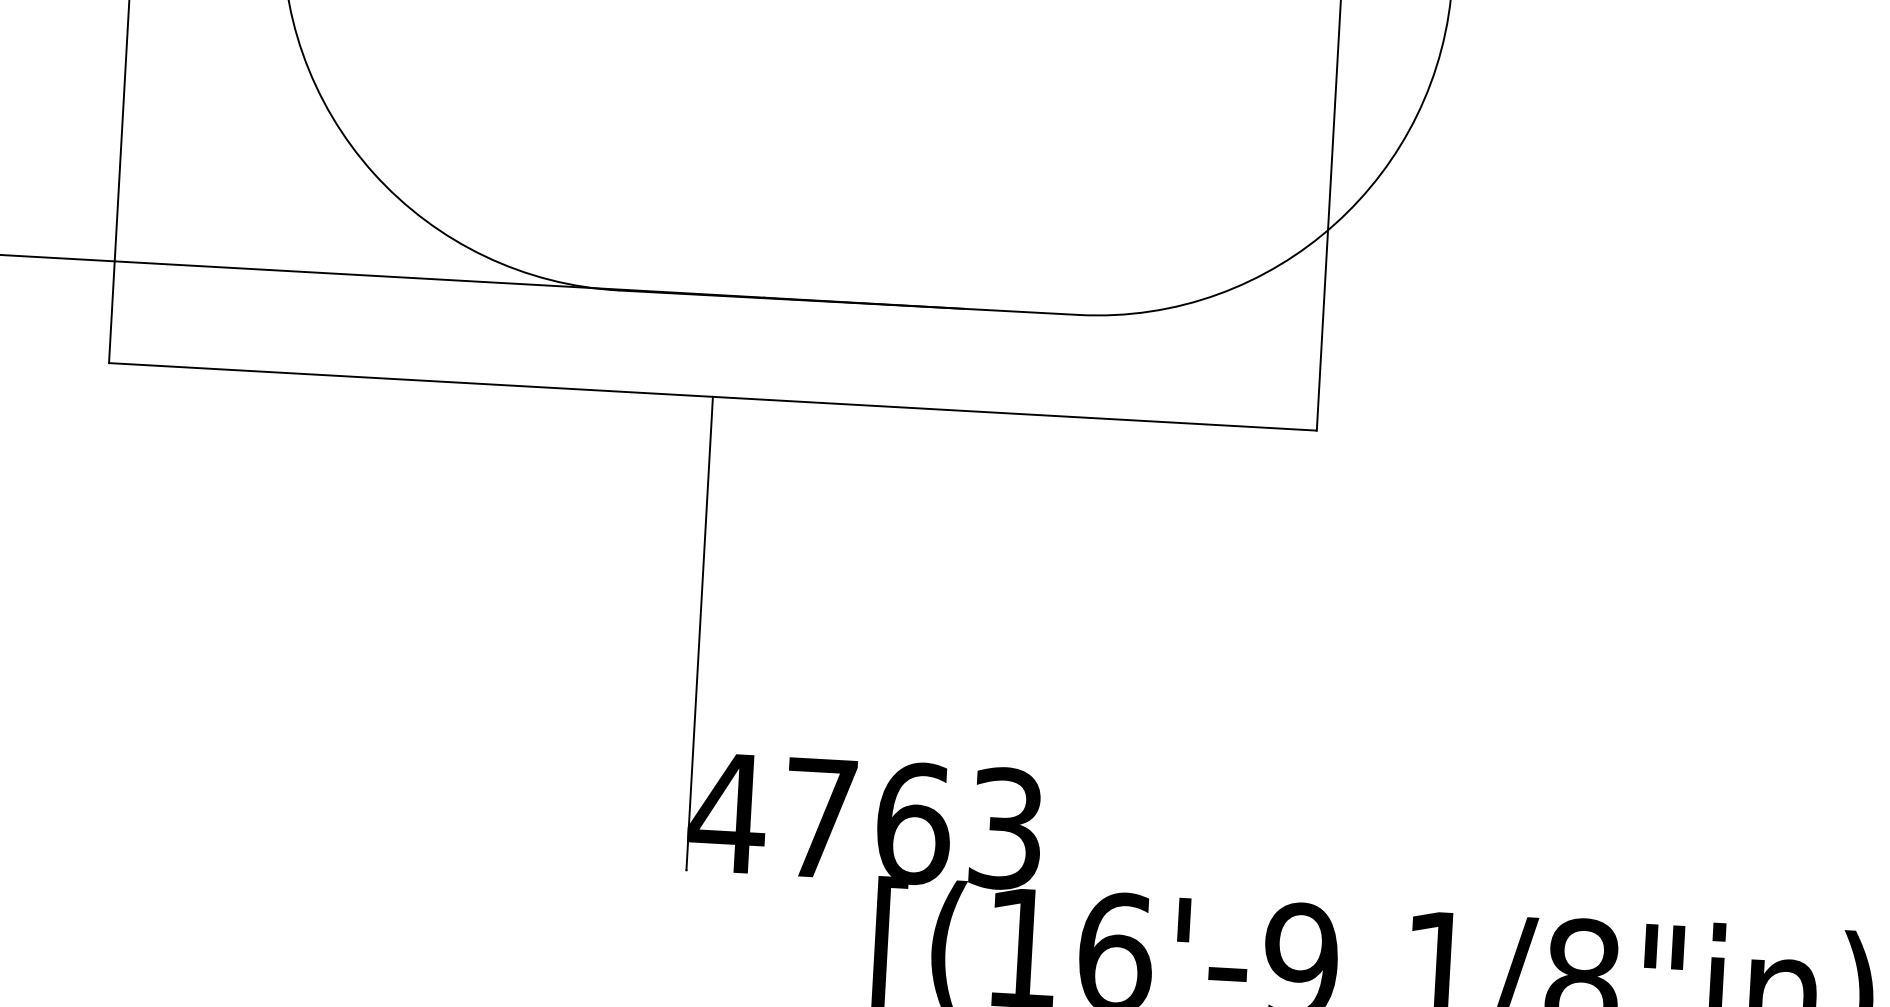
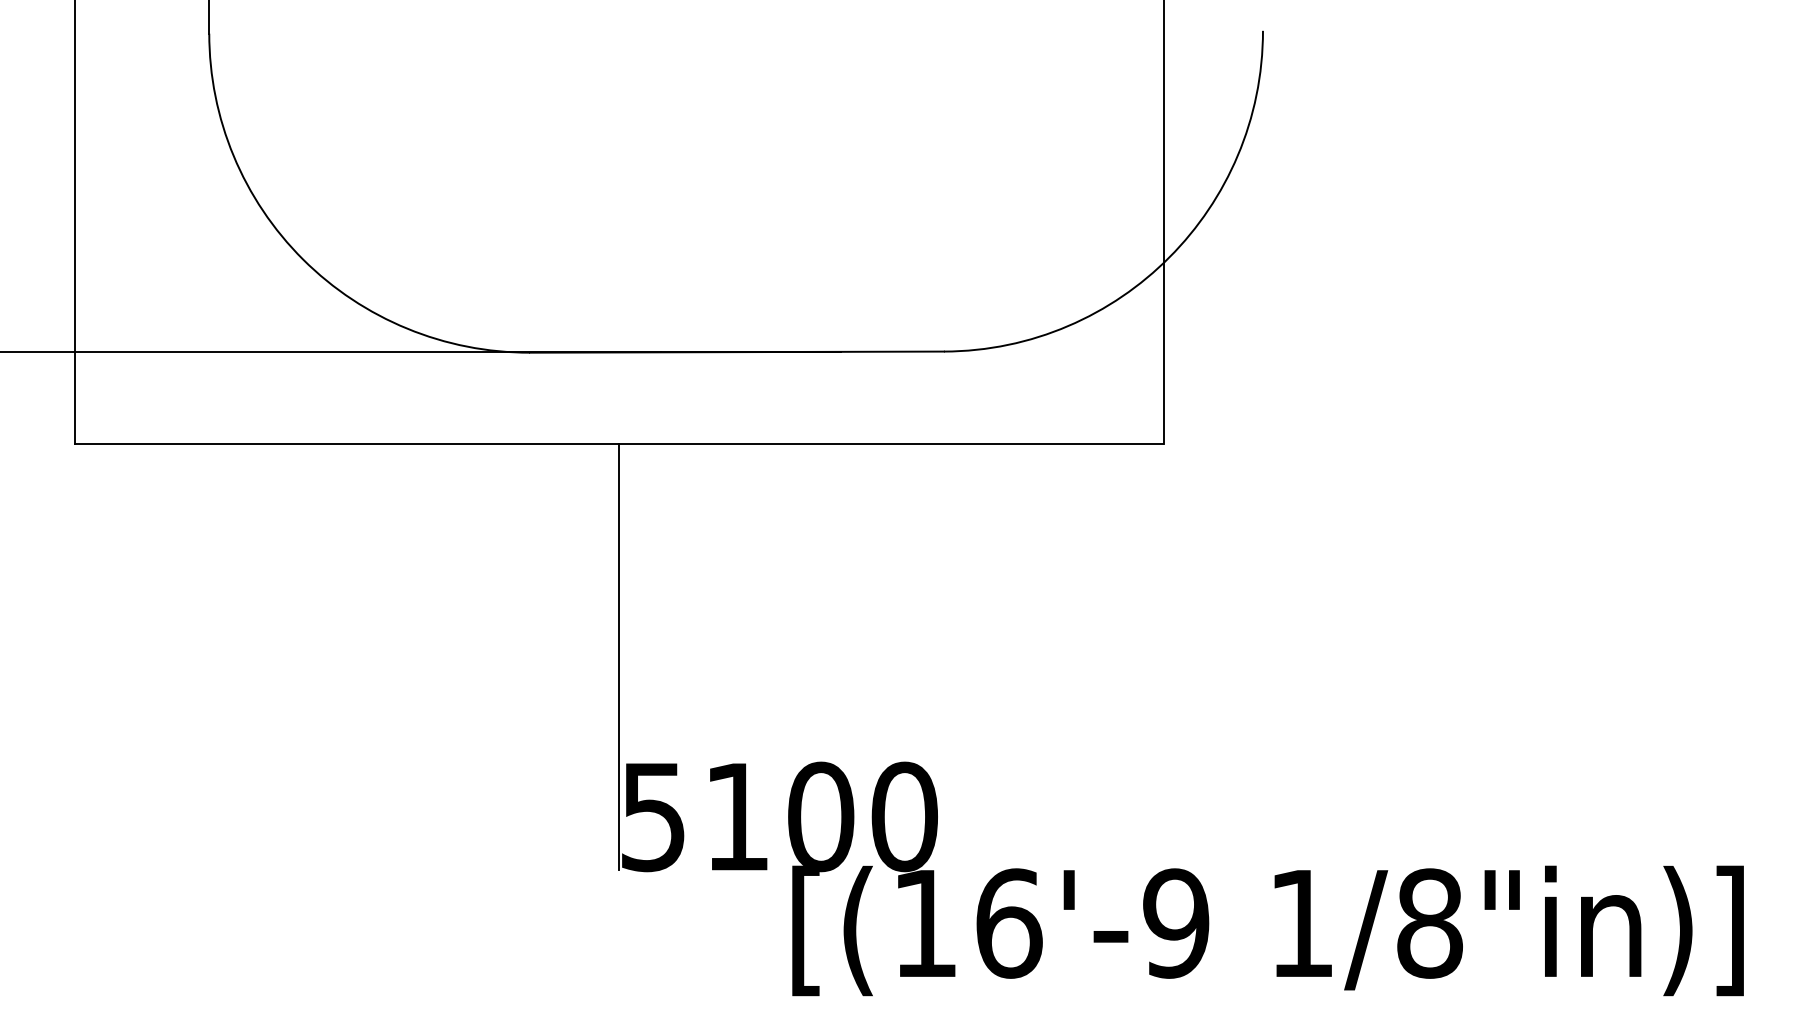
text: (866, 820) -> (778, 816), 4763 -> 5100

